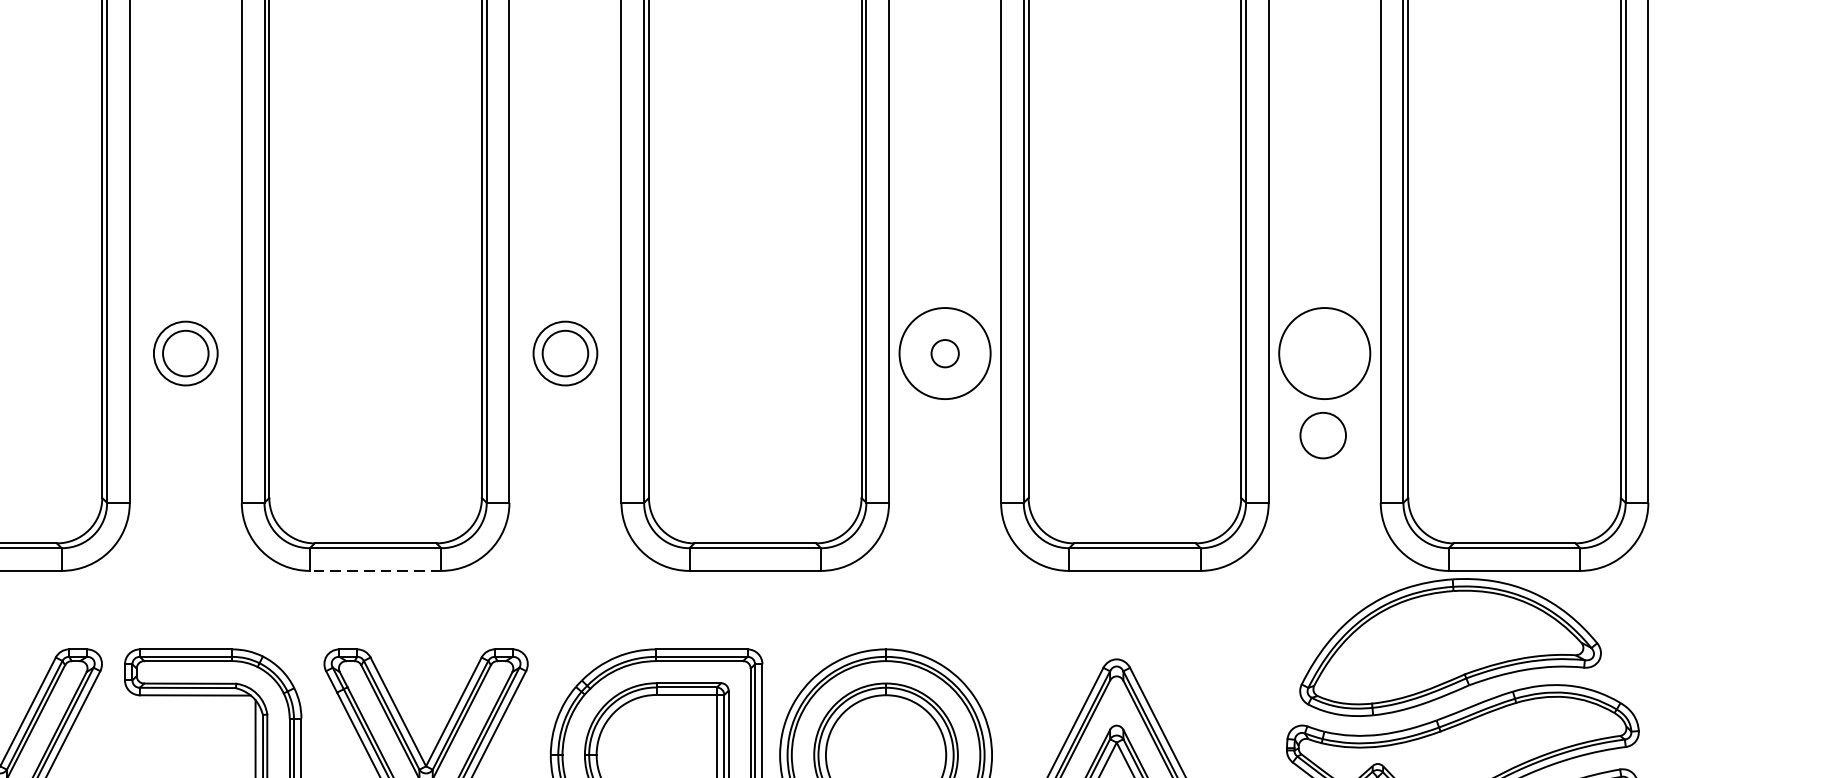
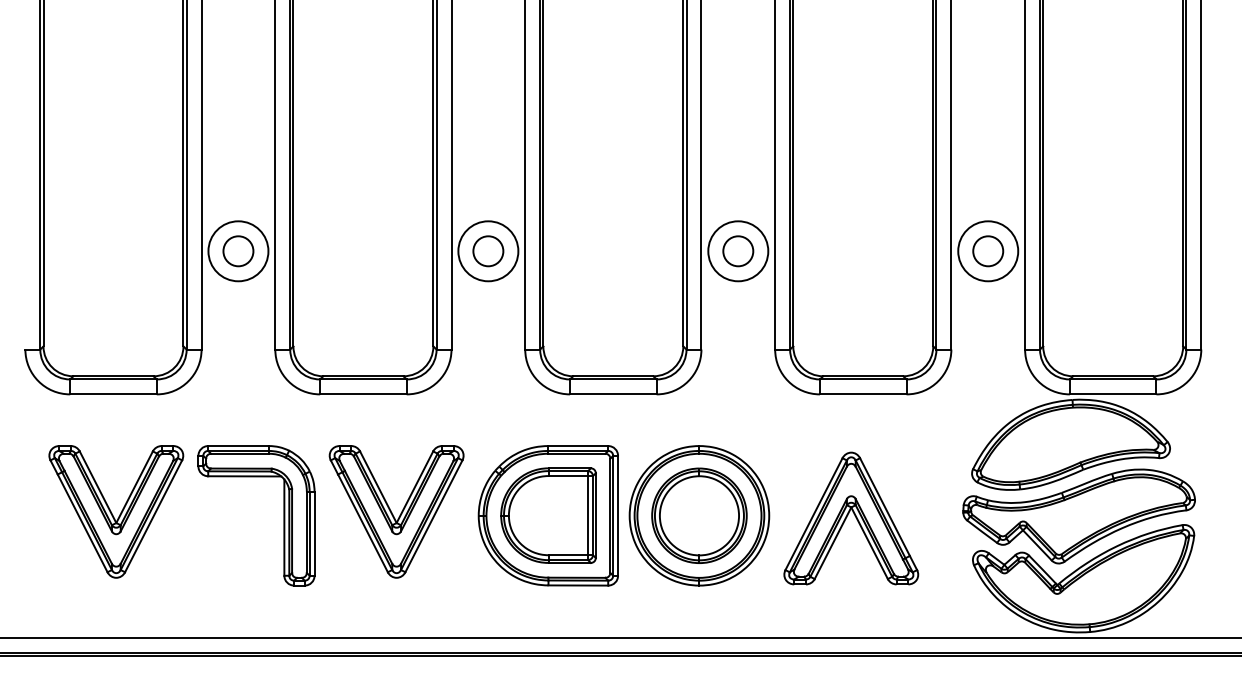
circle: (185, 353) -> (238, 251), size x1.43
circle: (565, 353) -> (488, 251), size x1.43
circle: (945, 353) -> (738, 251), size x1.67
circle: (1323, 435) -> (988, 251), moved
line: (374, 571) -> (362, 394), dashed -> solid

